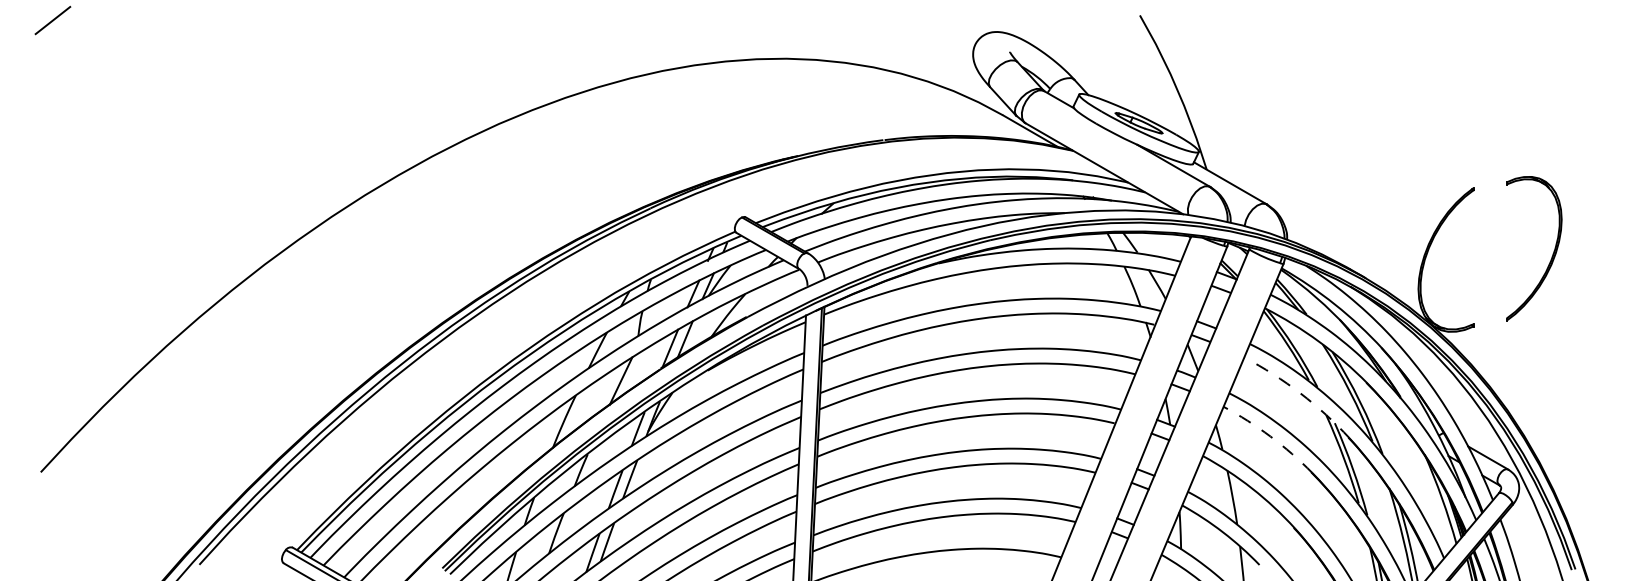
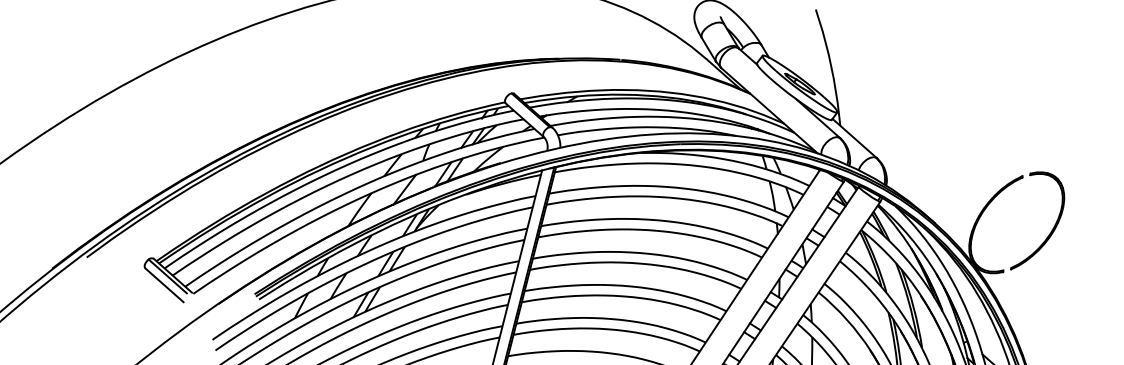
part: (1552, 253) -> (1052, 229), moved
arc: (1300, 393) -> (873, 294), dashed -> solid
arc: (1270, 436) -> (846, 319), dashed -> solid

